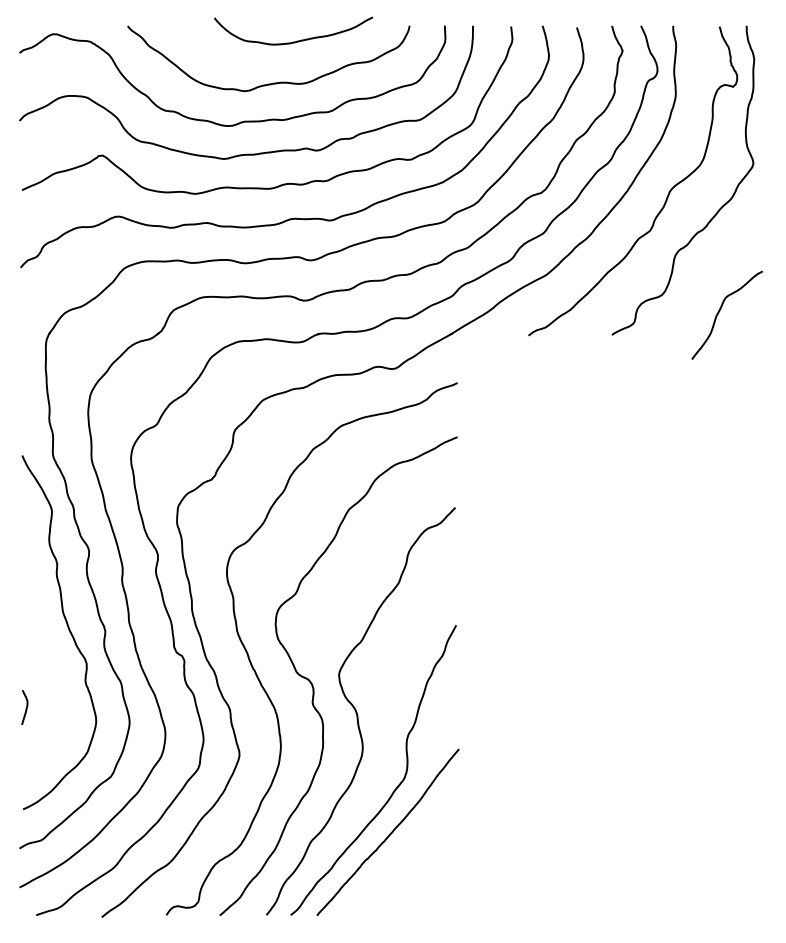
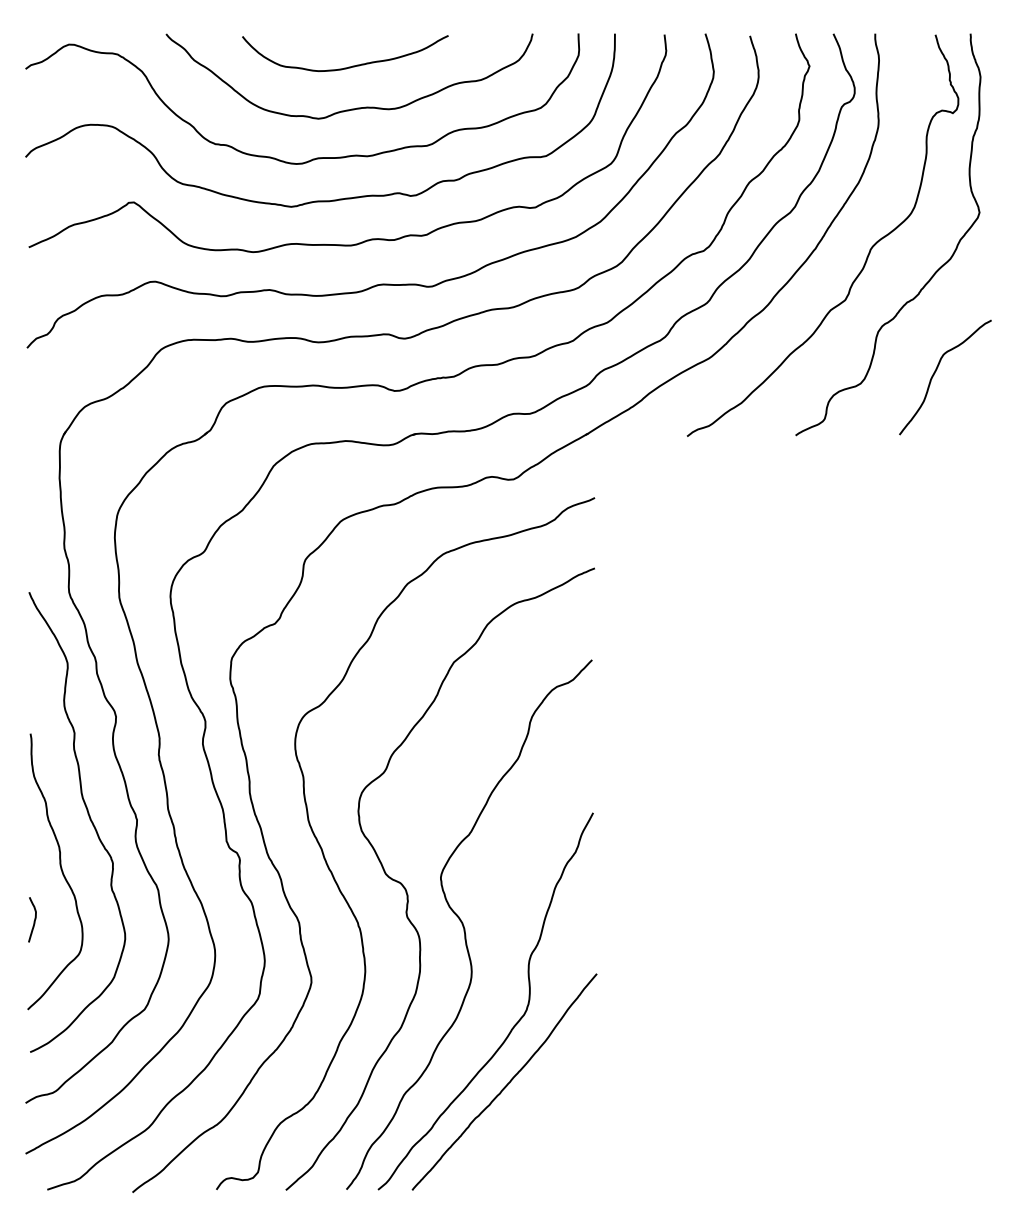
curve: (297, 40) -> (350, 65), moved
curve: (720, 311) -> (936, 372), moved
curve: (46, 670) -> (60, 871), added

